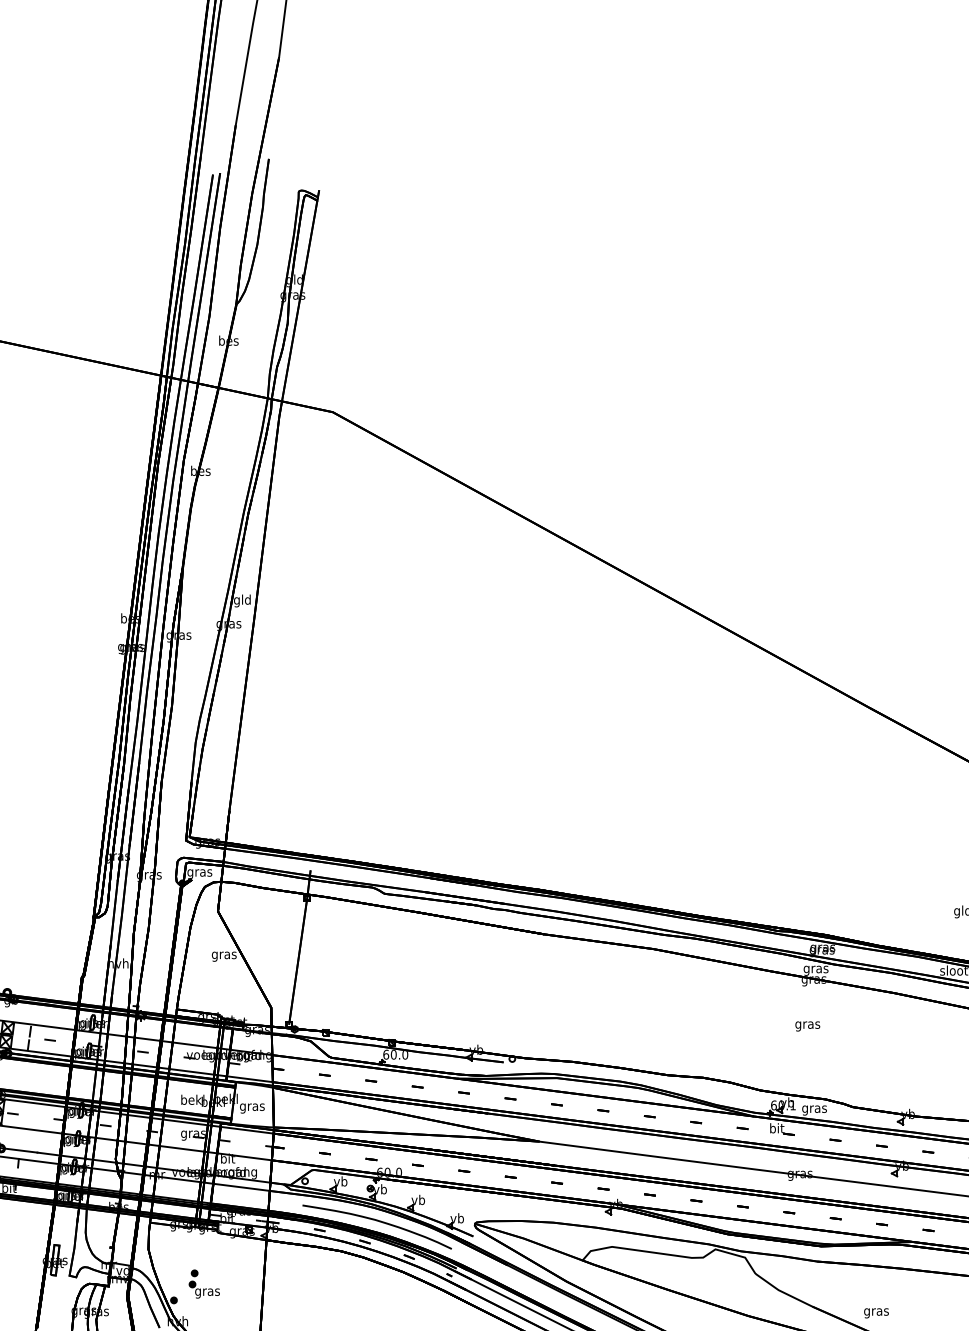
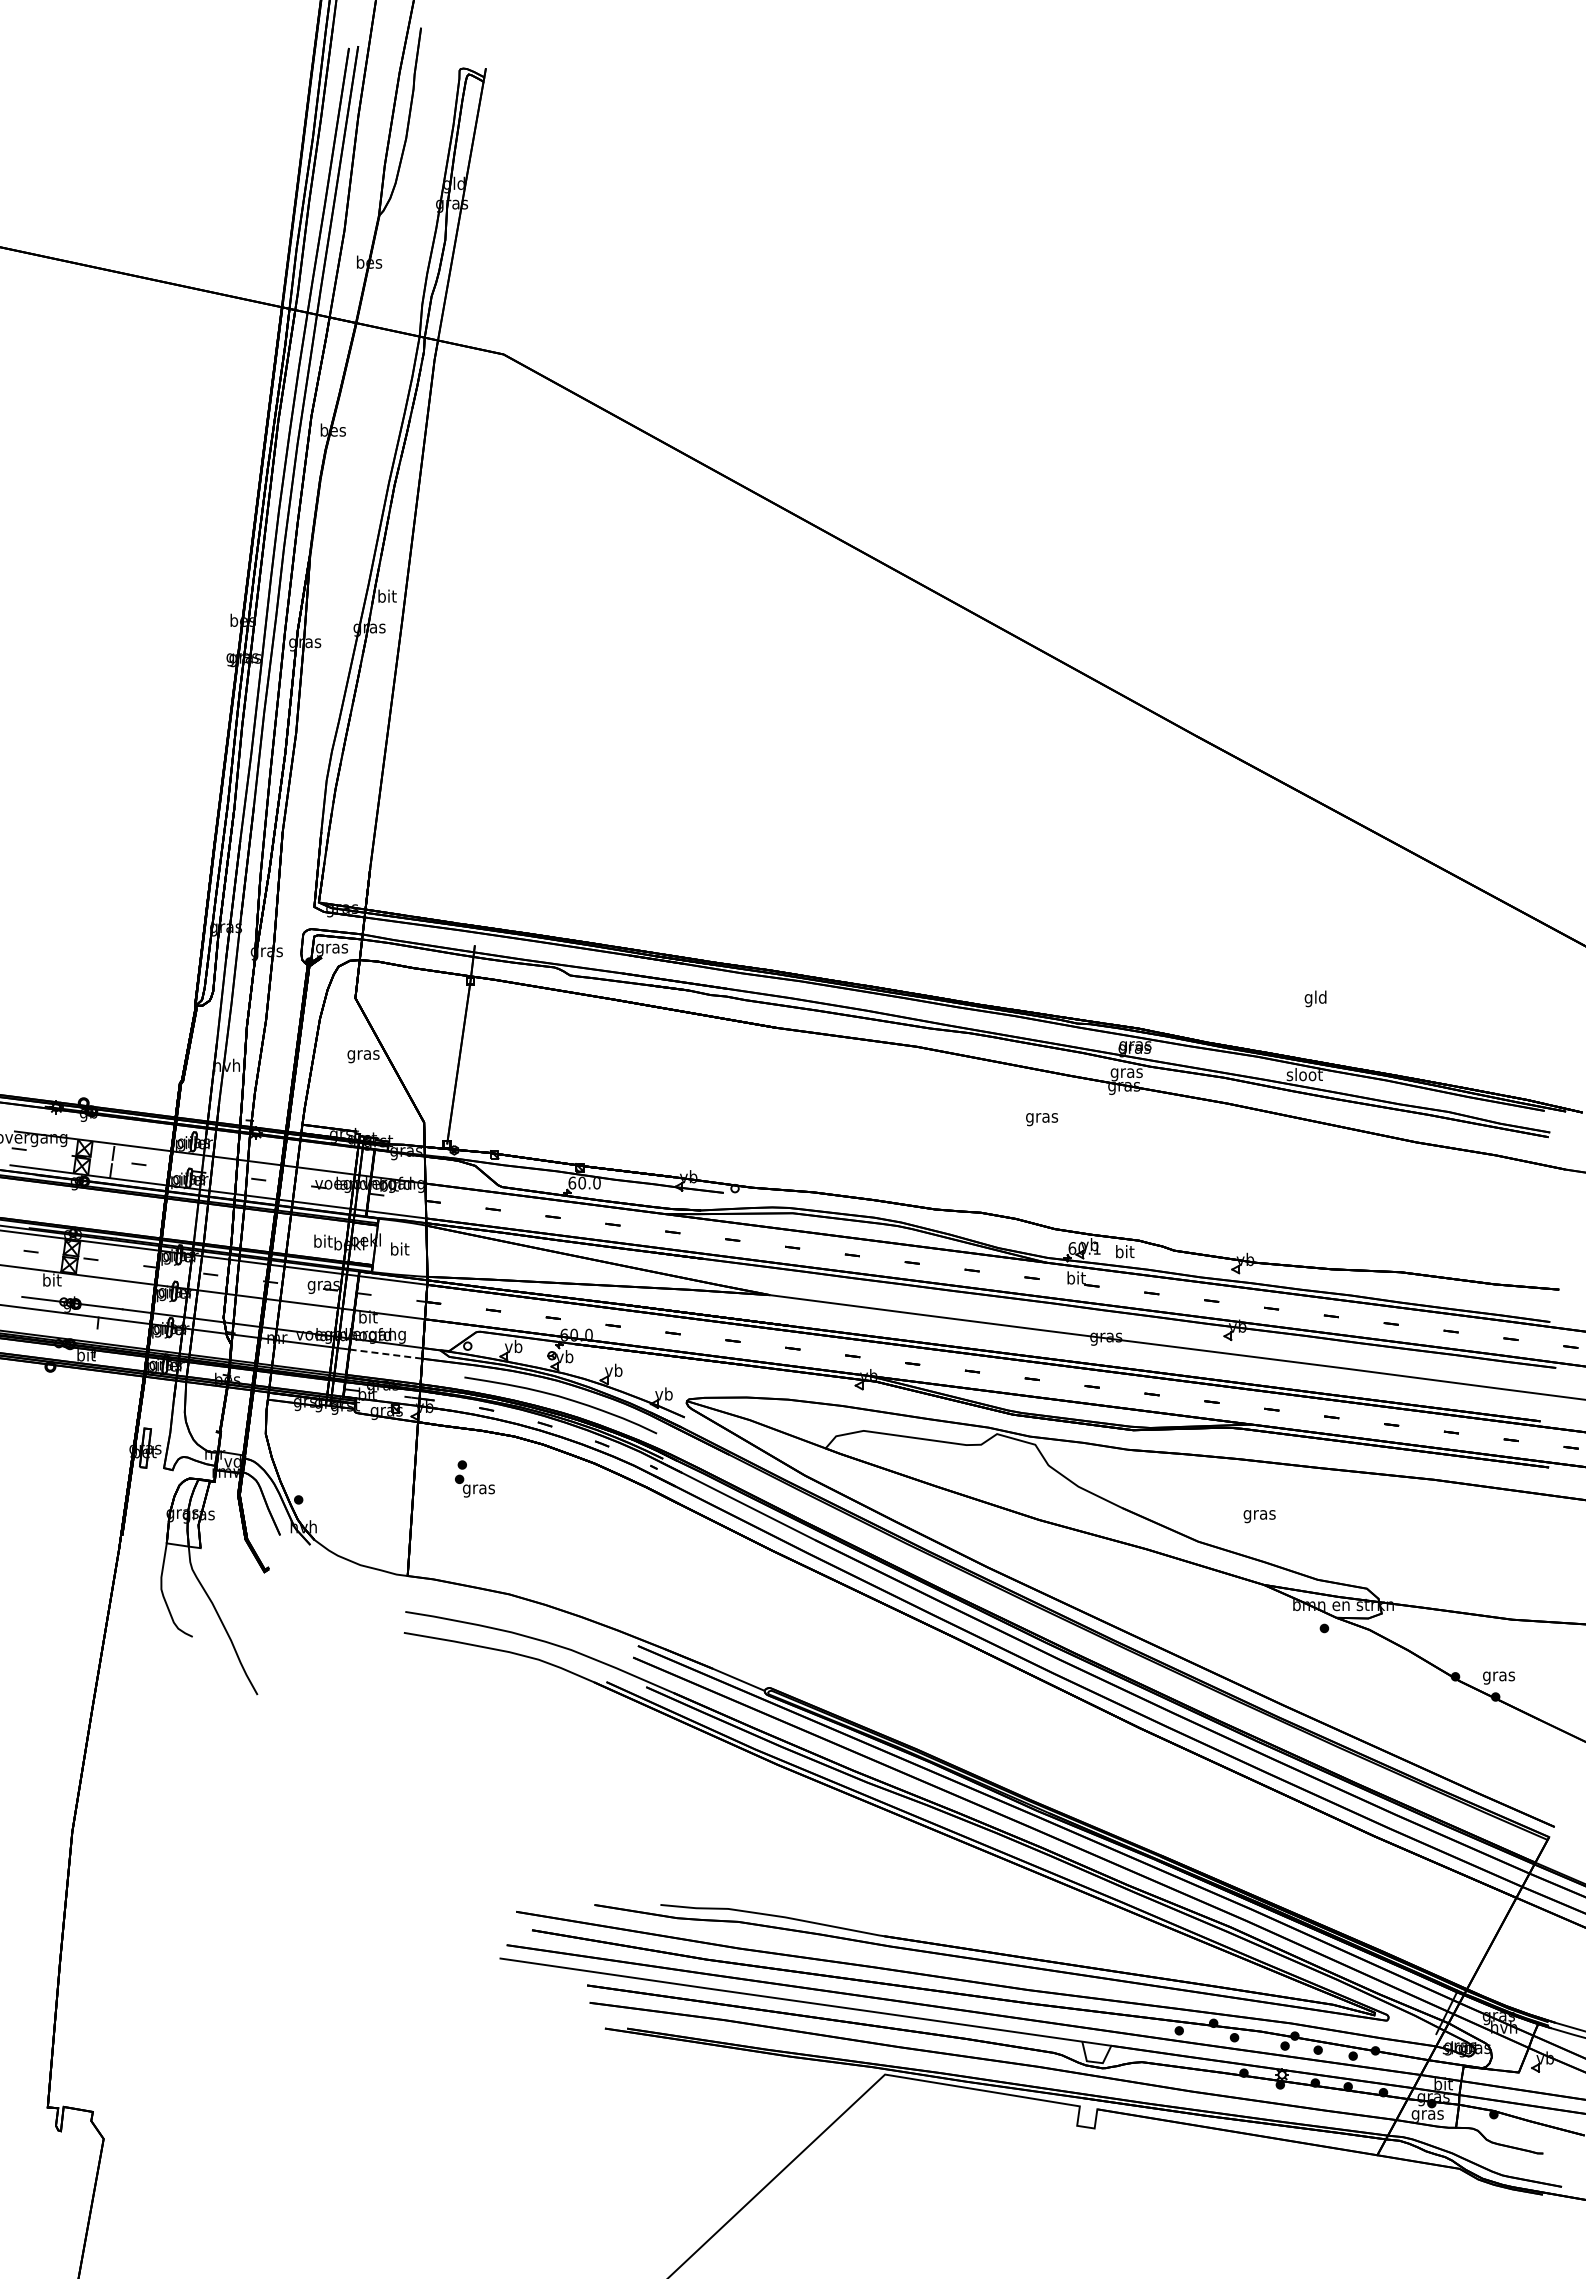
text: (242, 600) -> (386, 597), gld -> bit
text: (808, 1026) -> (1042, 1119), moved
text: (192, 1099) -> (322, 1240), bekl -> bit
text: (252, 1107) -> (399, 1250), gras -> bit
text: (814, 1109) -> (1124, 1253), gras -> bit
line: (241, 1187) -> (385, 1354), solid -> dashed
part: (204, 1283) -> (474, 1478), moved
text: (876, 1313) -> (1259, 1516), moved

